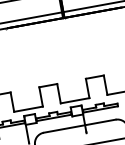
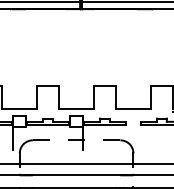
line: (79, 126) -> (76, 140), solid -> dashed

